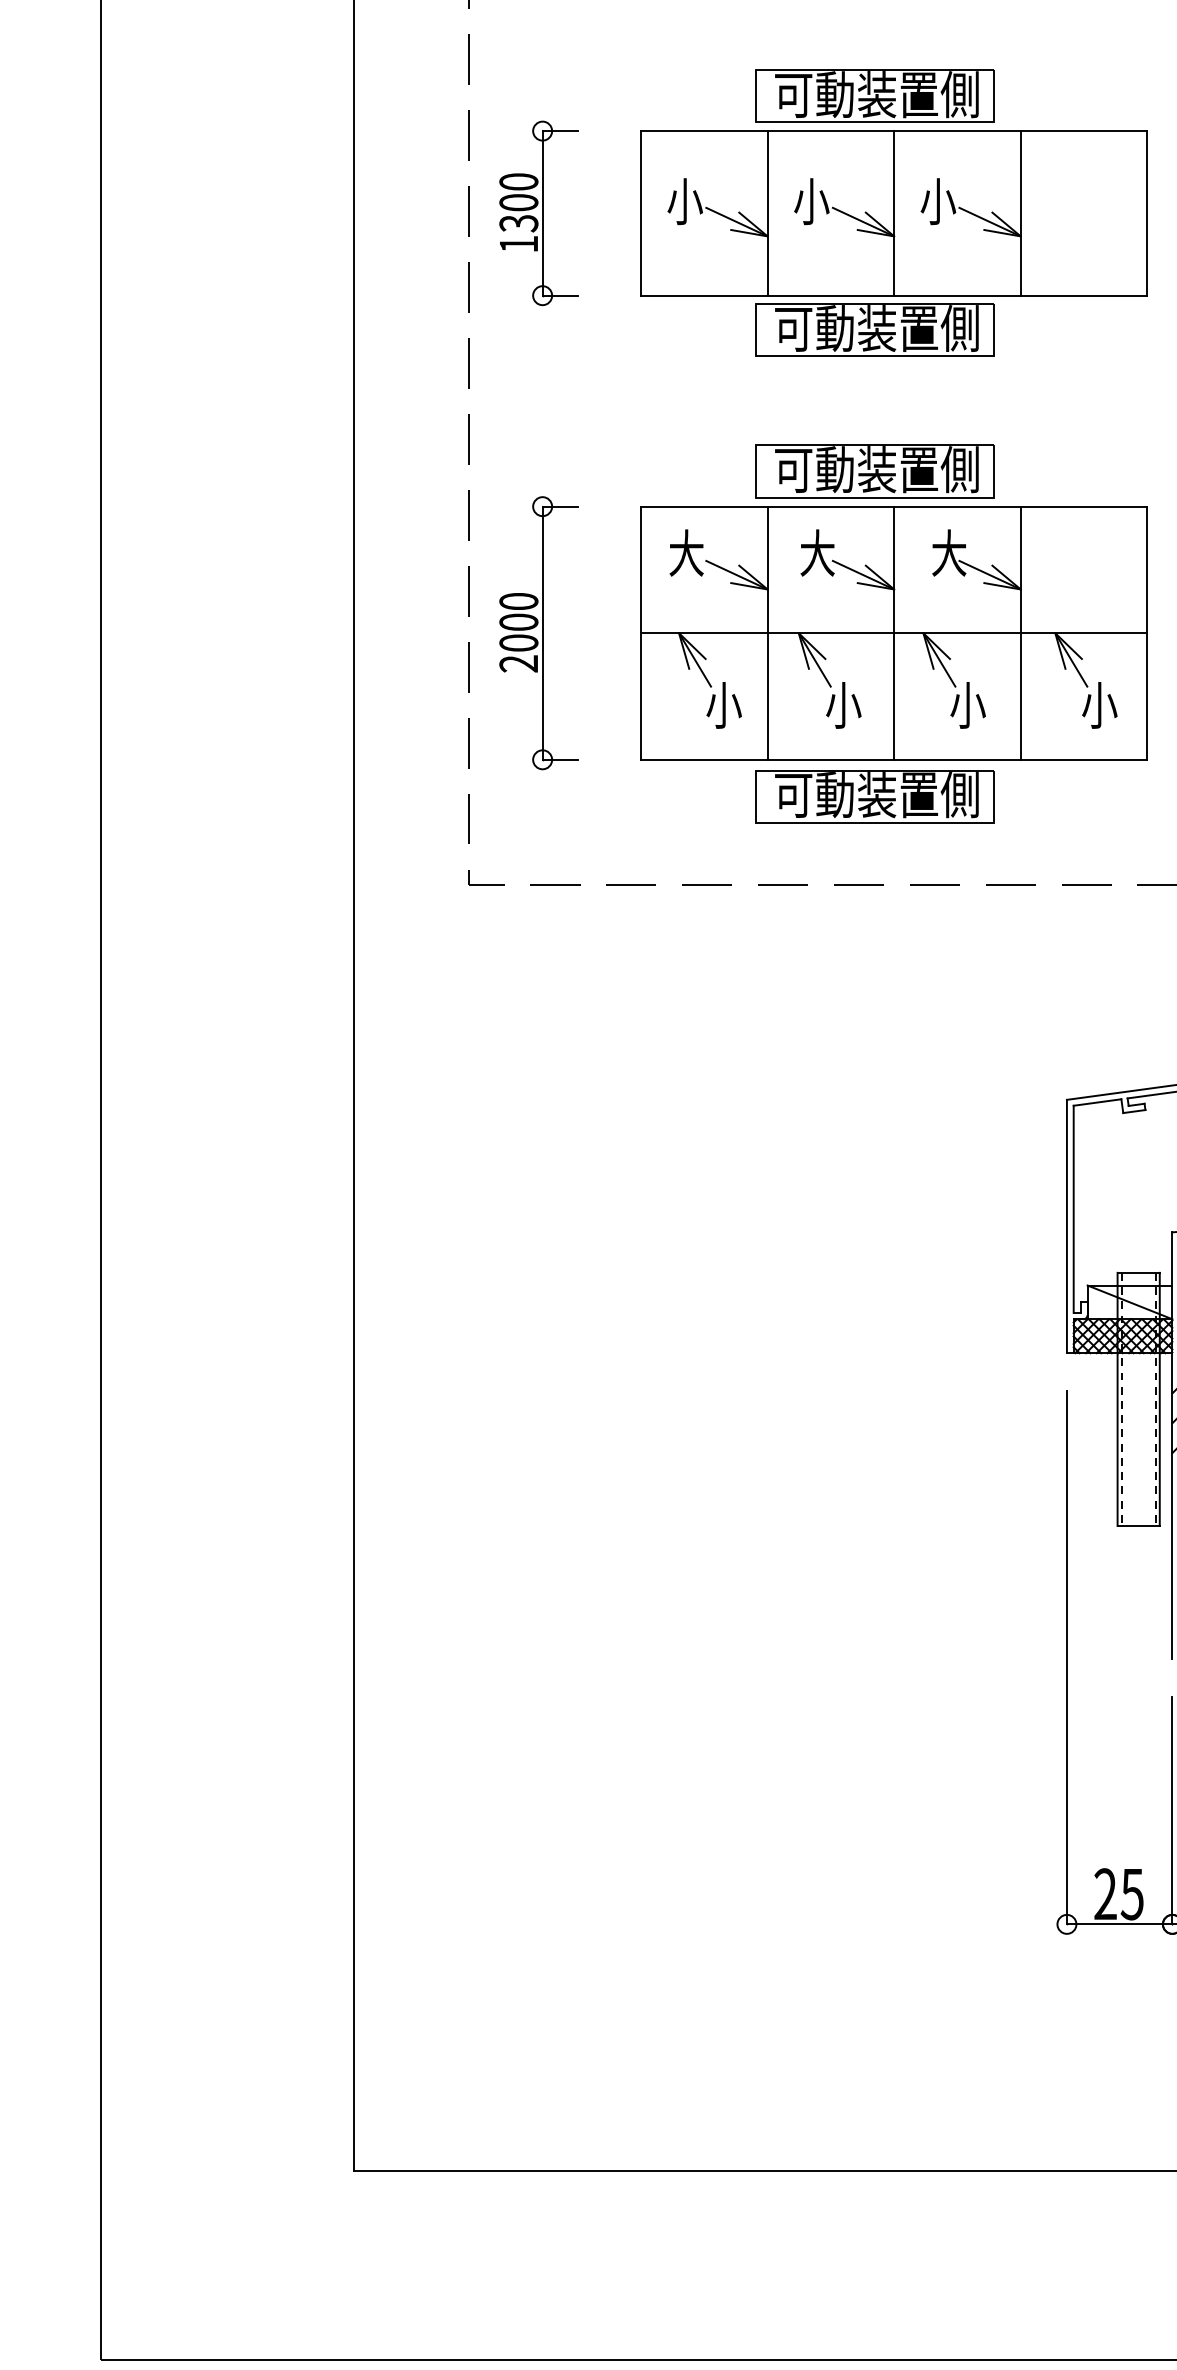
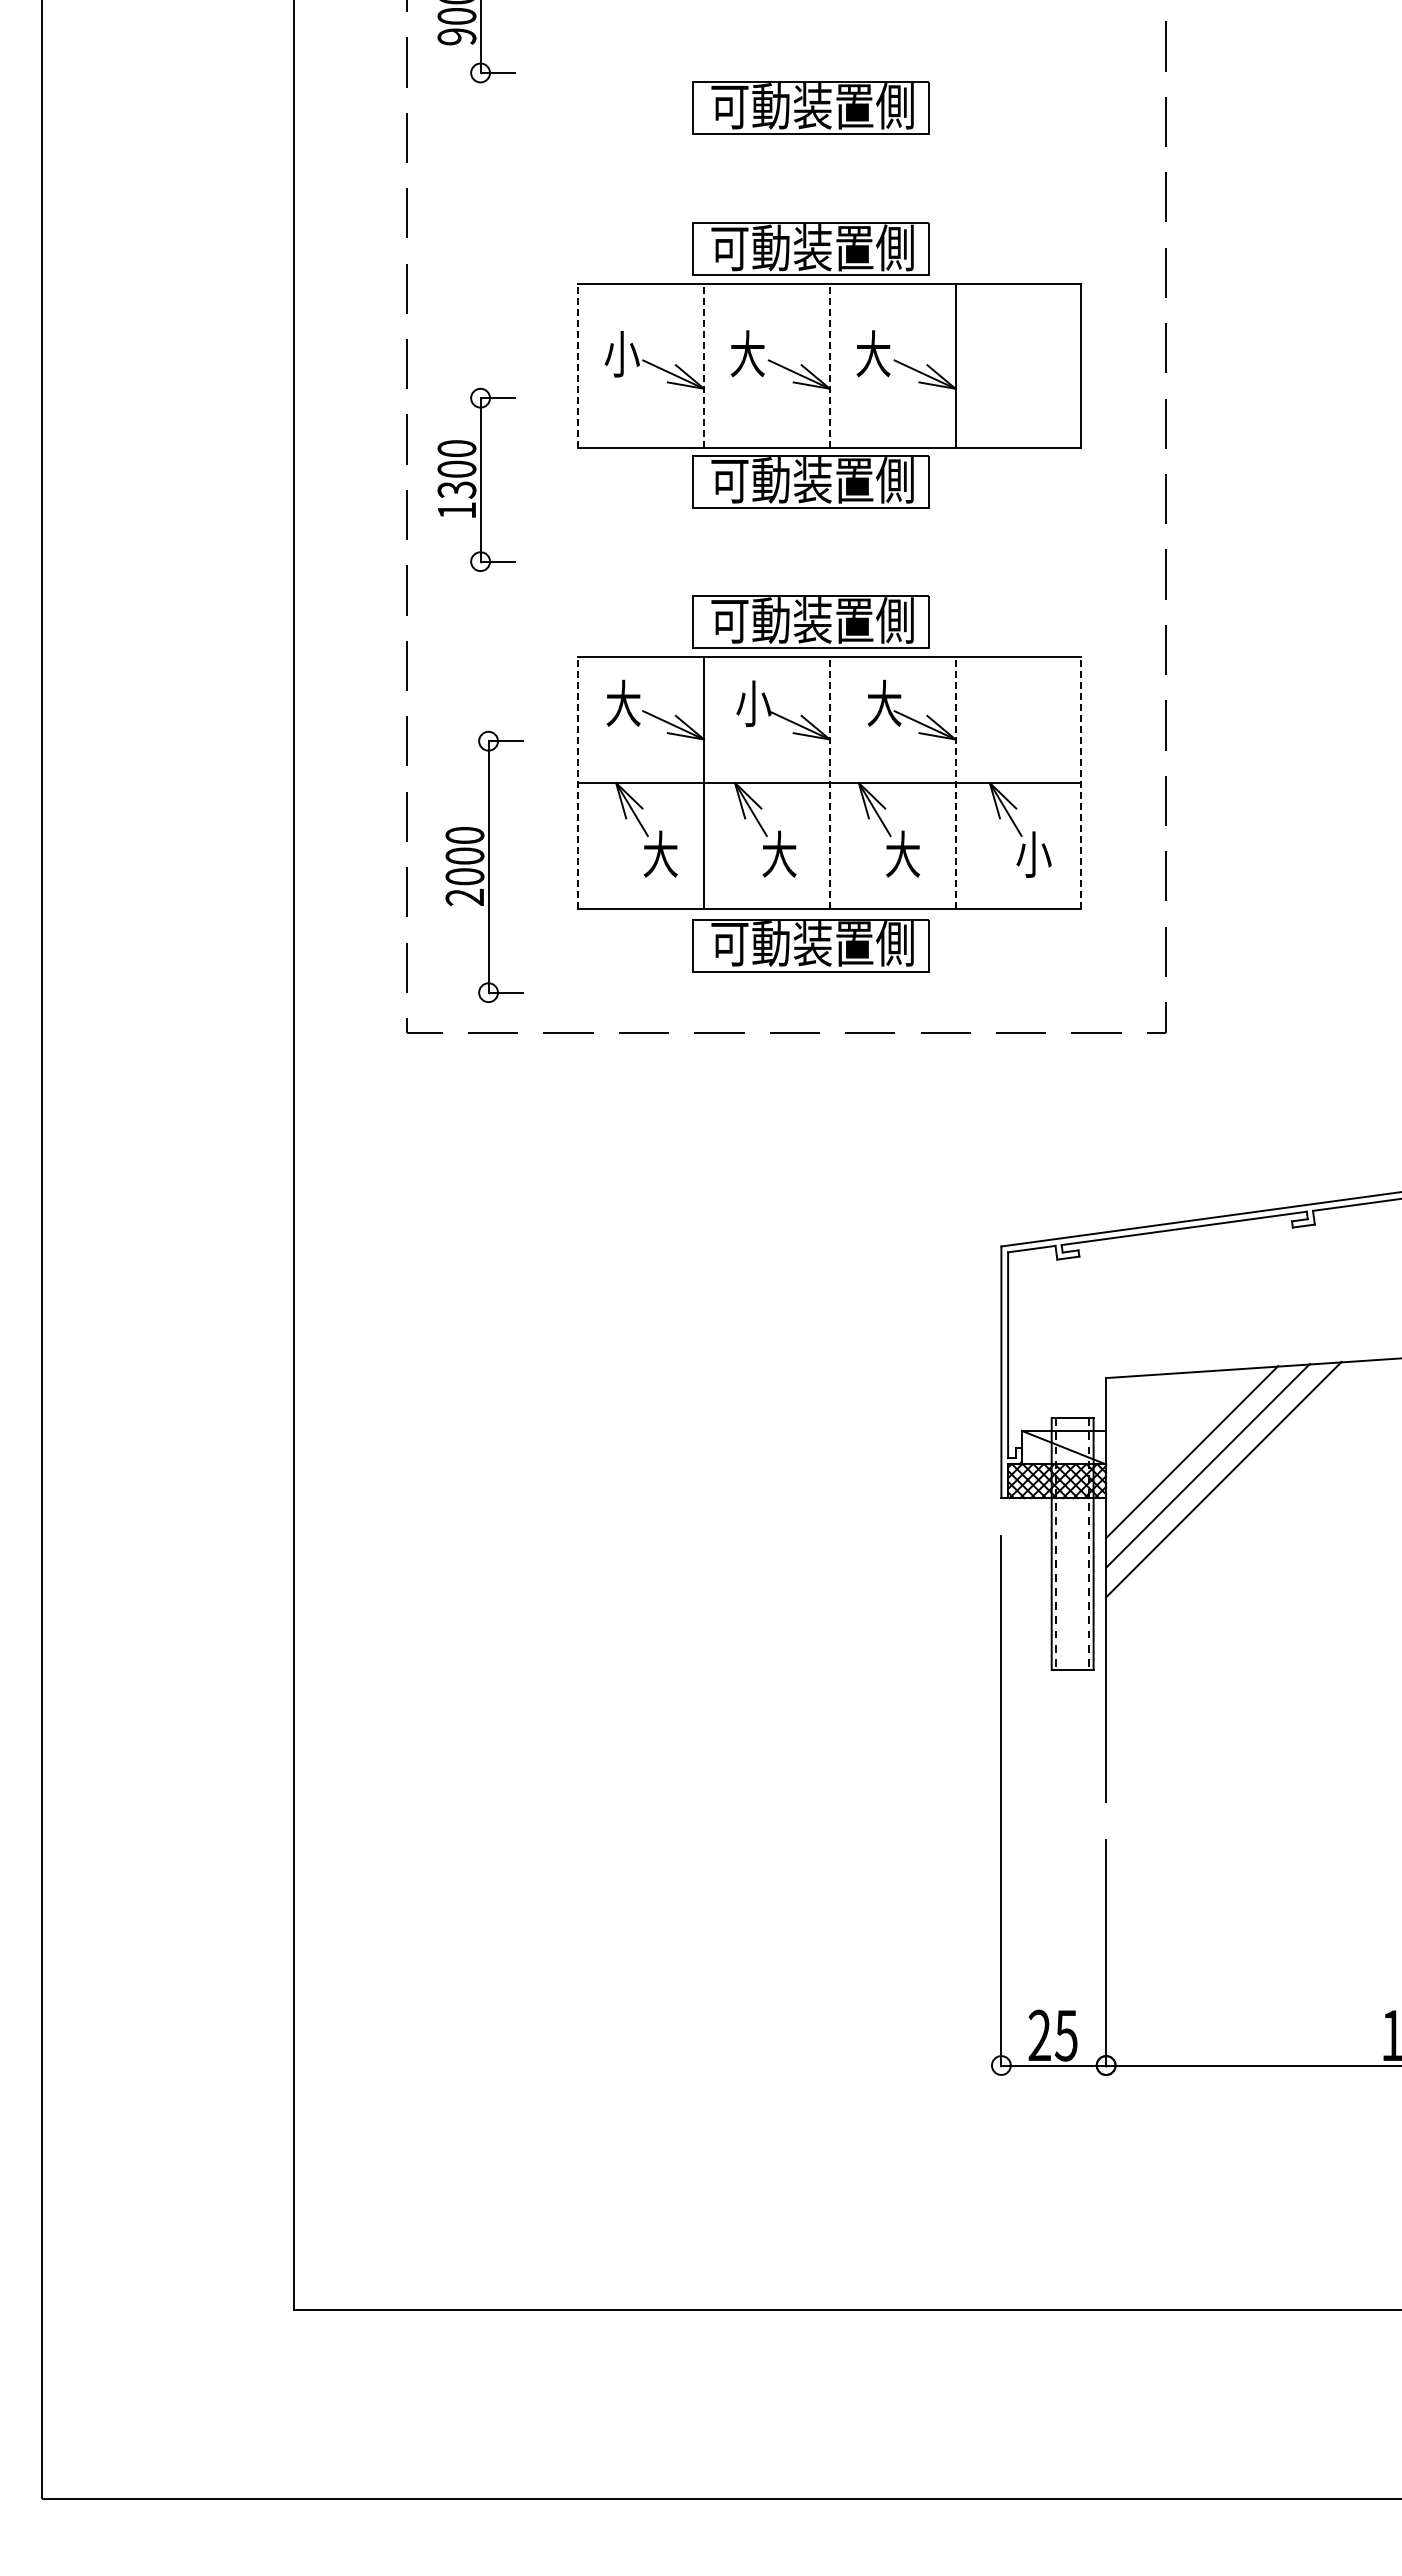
text: (811, 200) -> (747, 353), 小 -> 大
text: (938, 200) -> (873, 353), 小 -> 大
part: (538, 212) -> (476, 479), moved
line: (641, 212) -> (578, 365), solid -> dashed
line: (768, 212) -> (704, 365), solid -> dashed
line: (893, 212) -> (829, 365), solid -> dashed
text: (817, 553) -> (753, 703), 大 -> 小
part: (538, 632) -> (484, 866), moved
line: (641, 632) -> (578, 782), solid -> dashed
line: (893, 632) -> (829, 782), solid -> dashed
line: (1020, 632) -> (955, 782), solid -> dashed
line: (1147, 632) -> (1081, 782), solid -> dashed
text: (723, 704) -> (660, 853), 小 -> 大
text: (843, 704) -> (779, 853), 小 -> 大
text: (967, 704) -> (902, 853), 小 -> 大

